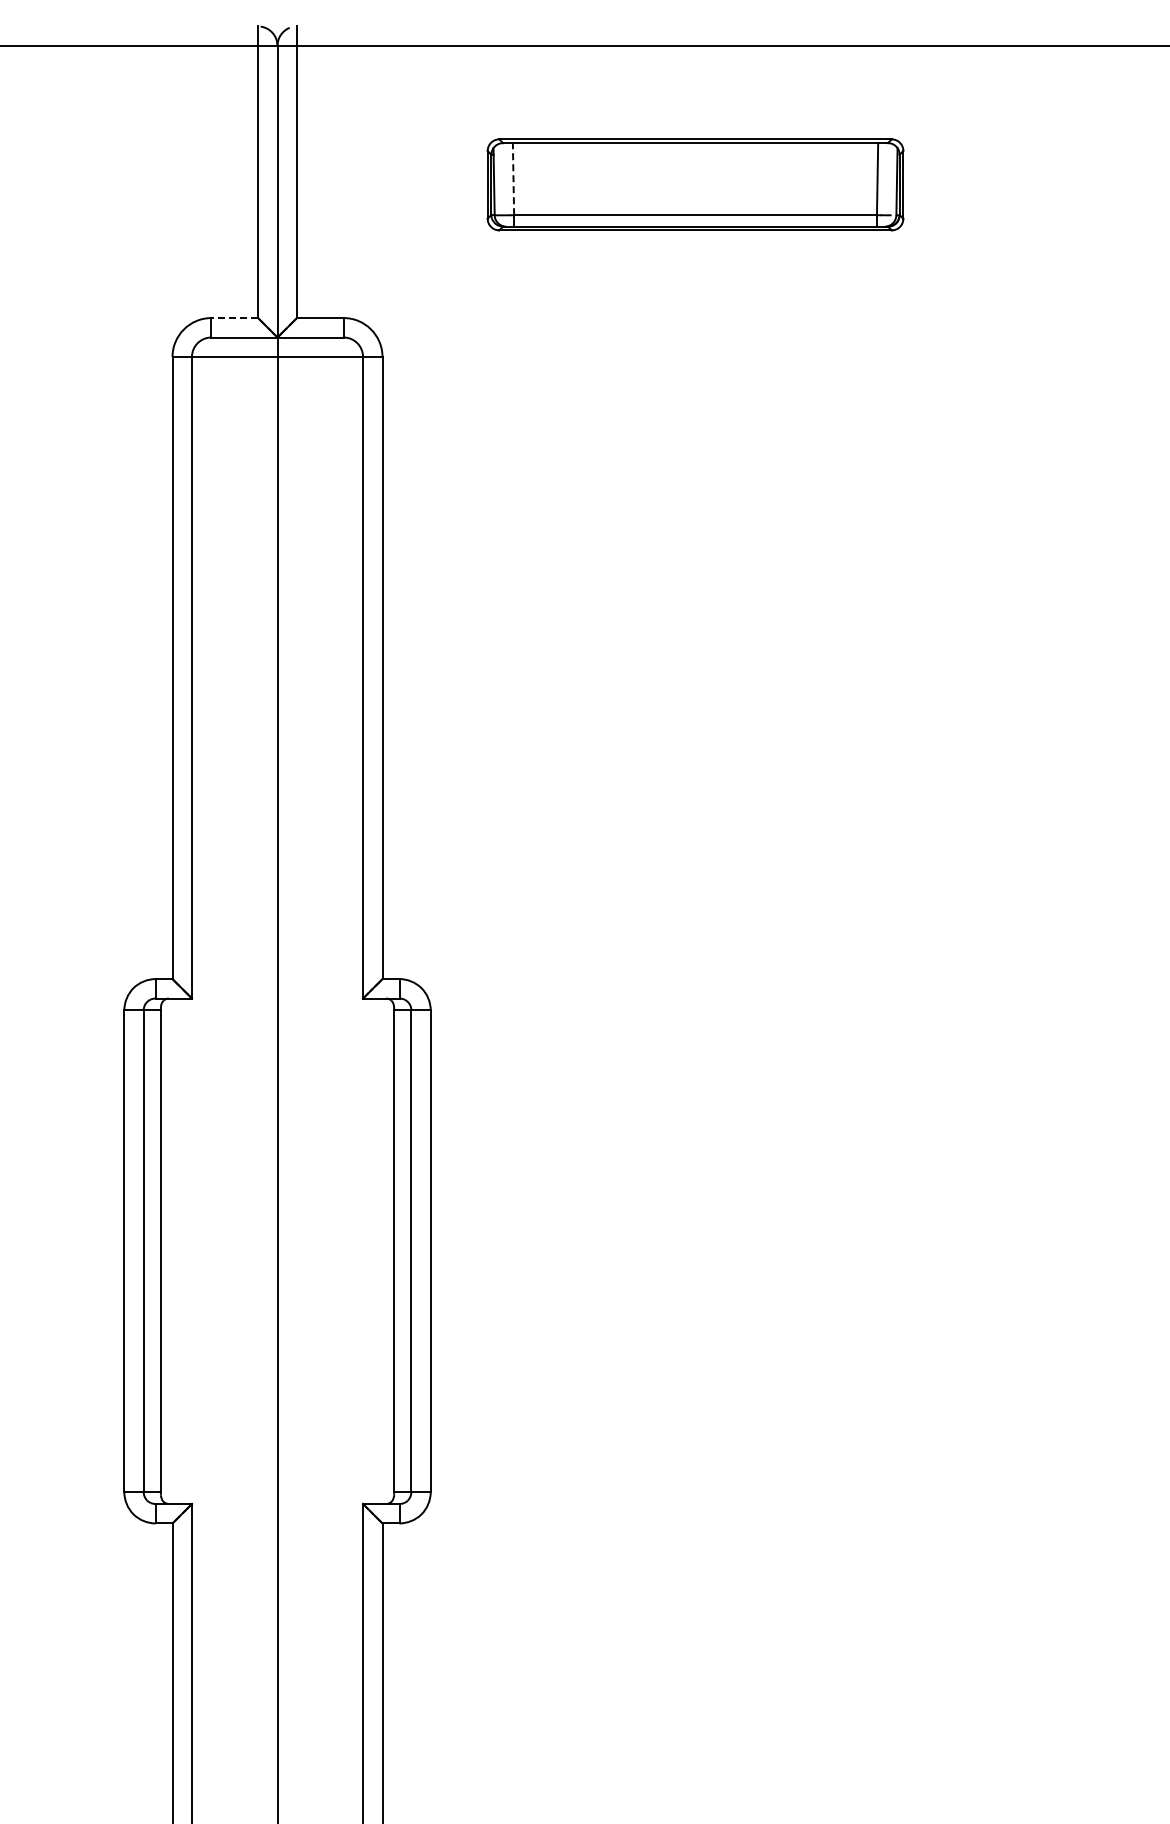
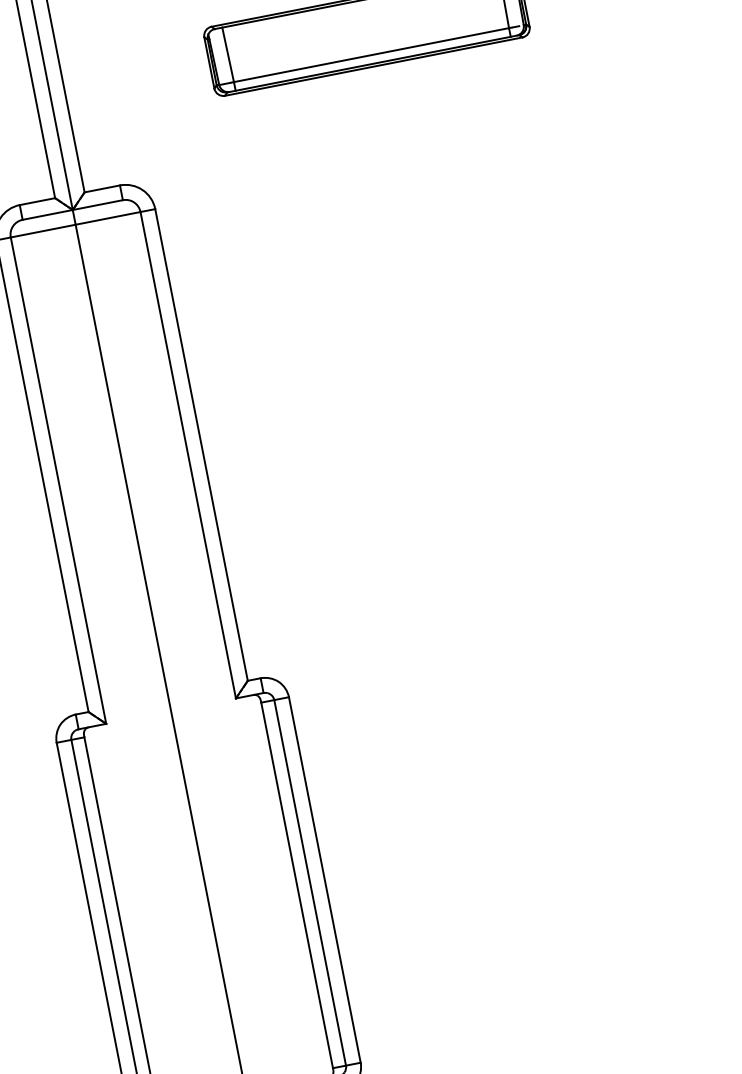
line: (513, 178) -> (228, 54), dashed -> solid
line: (234, 318) -> (37, 202), dashed -> solid

